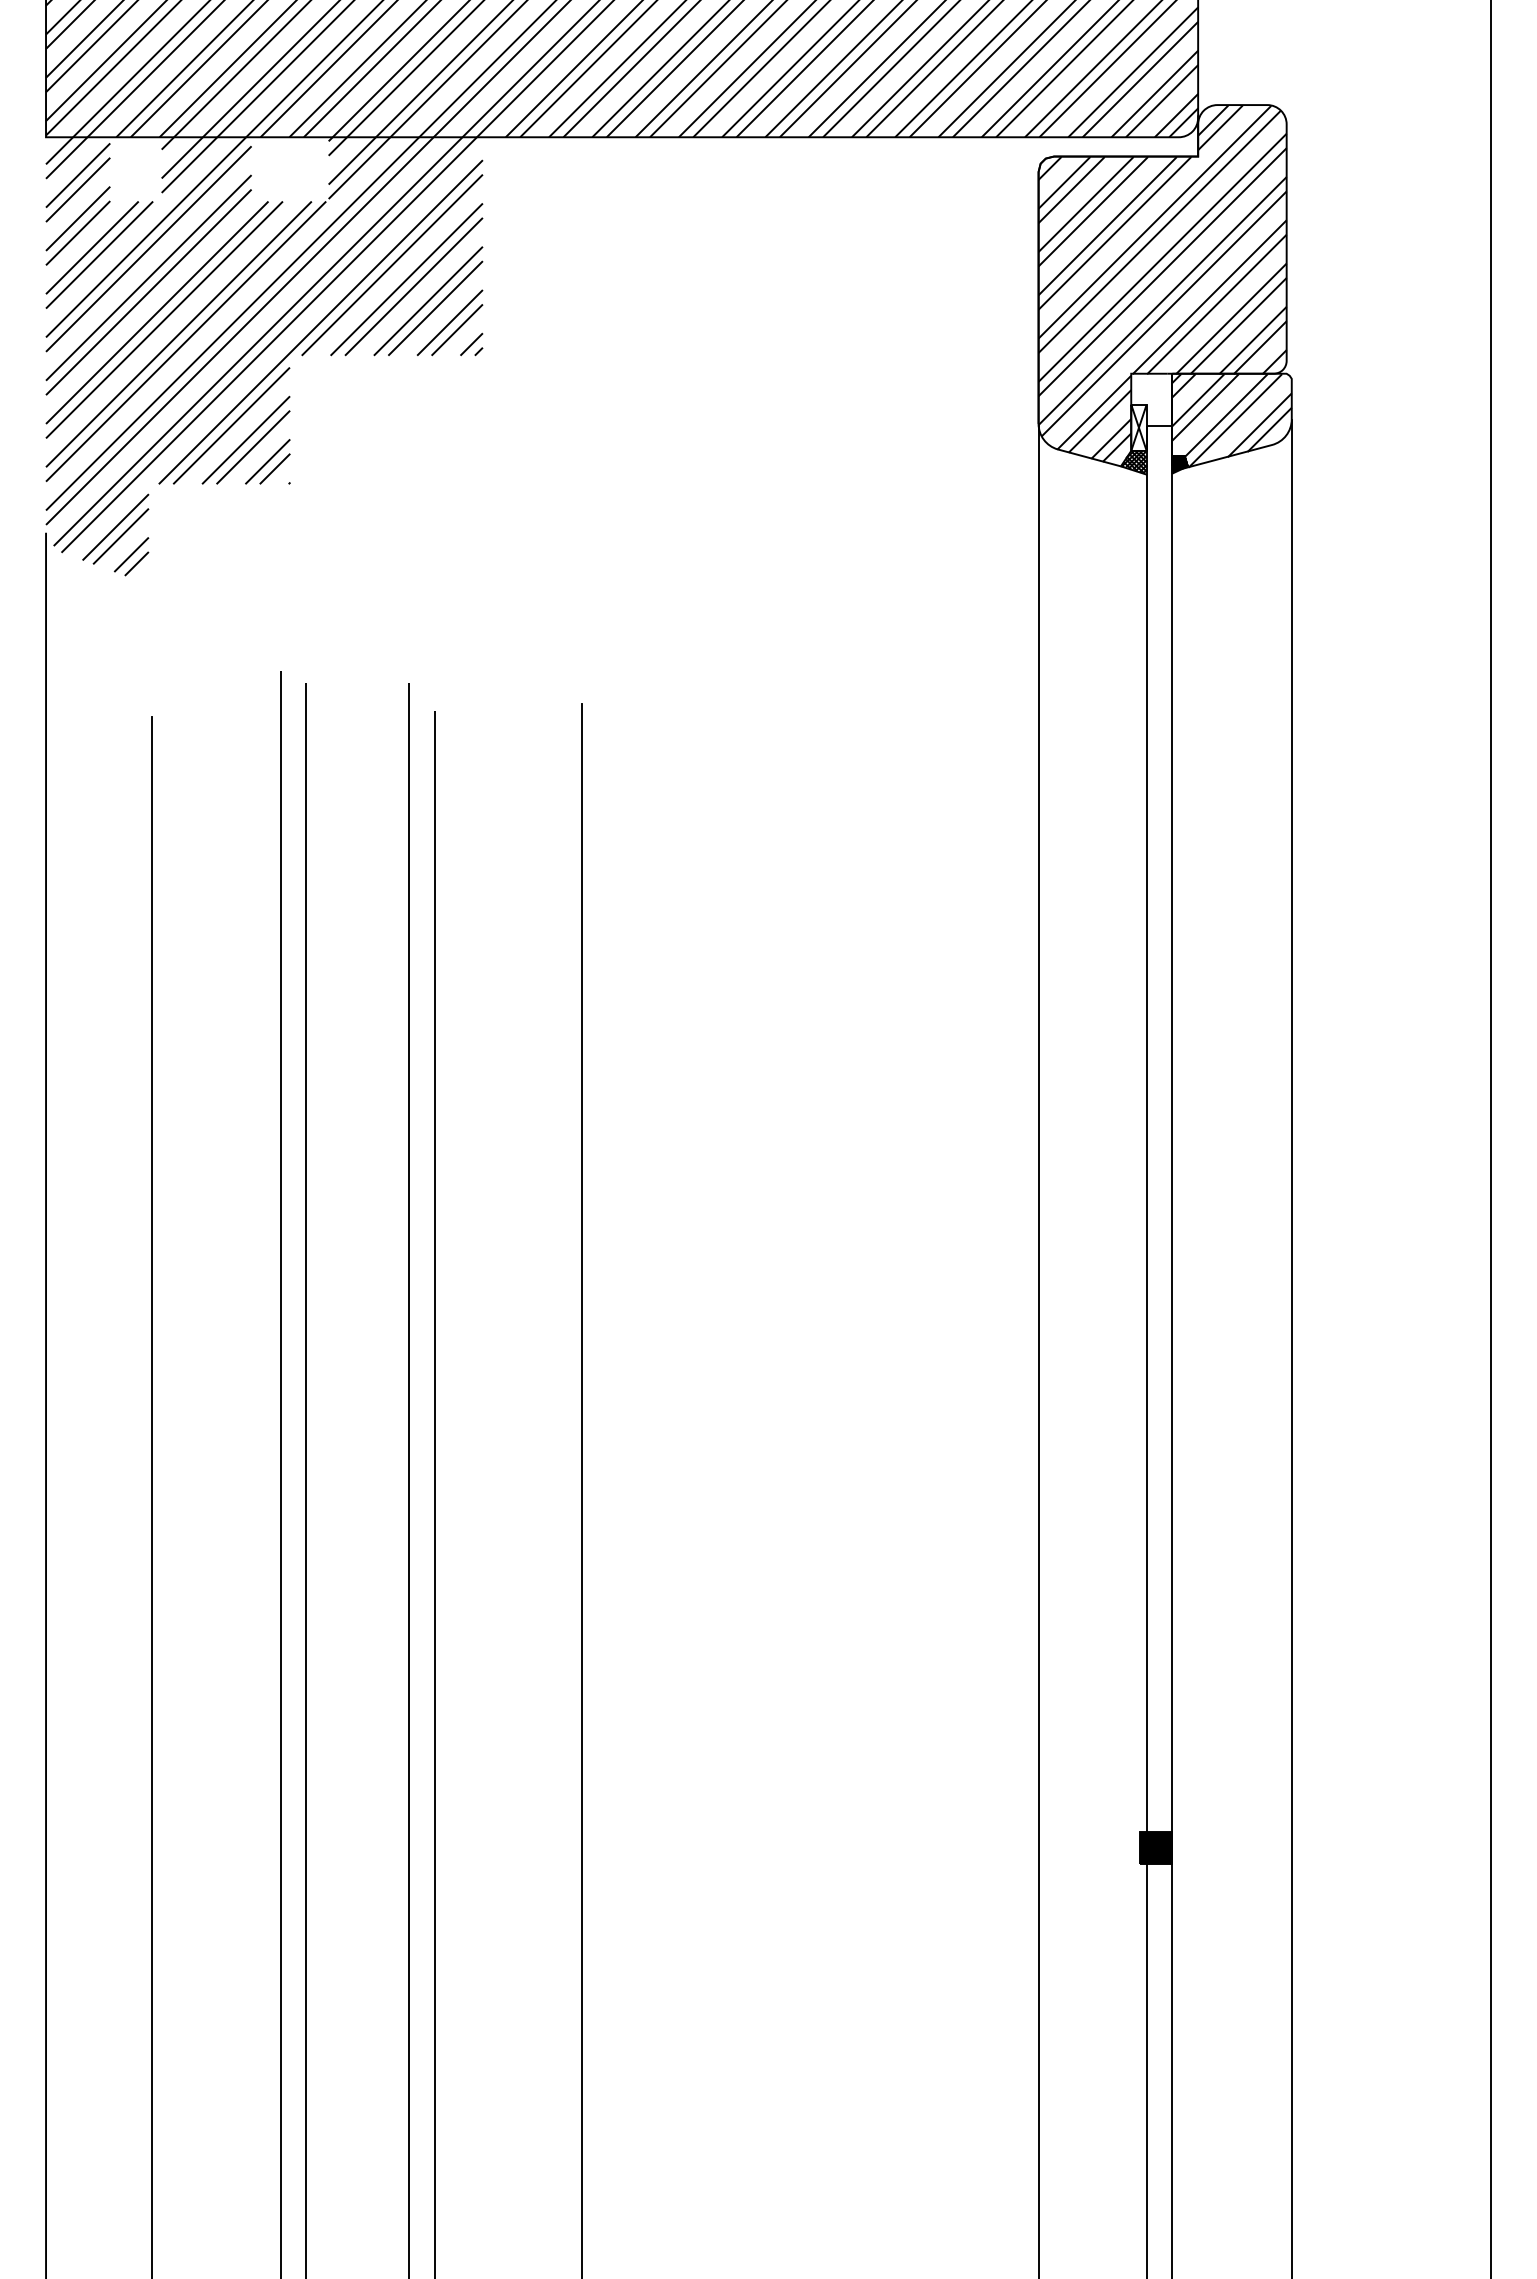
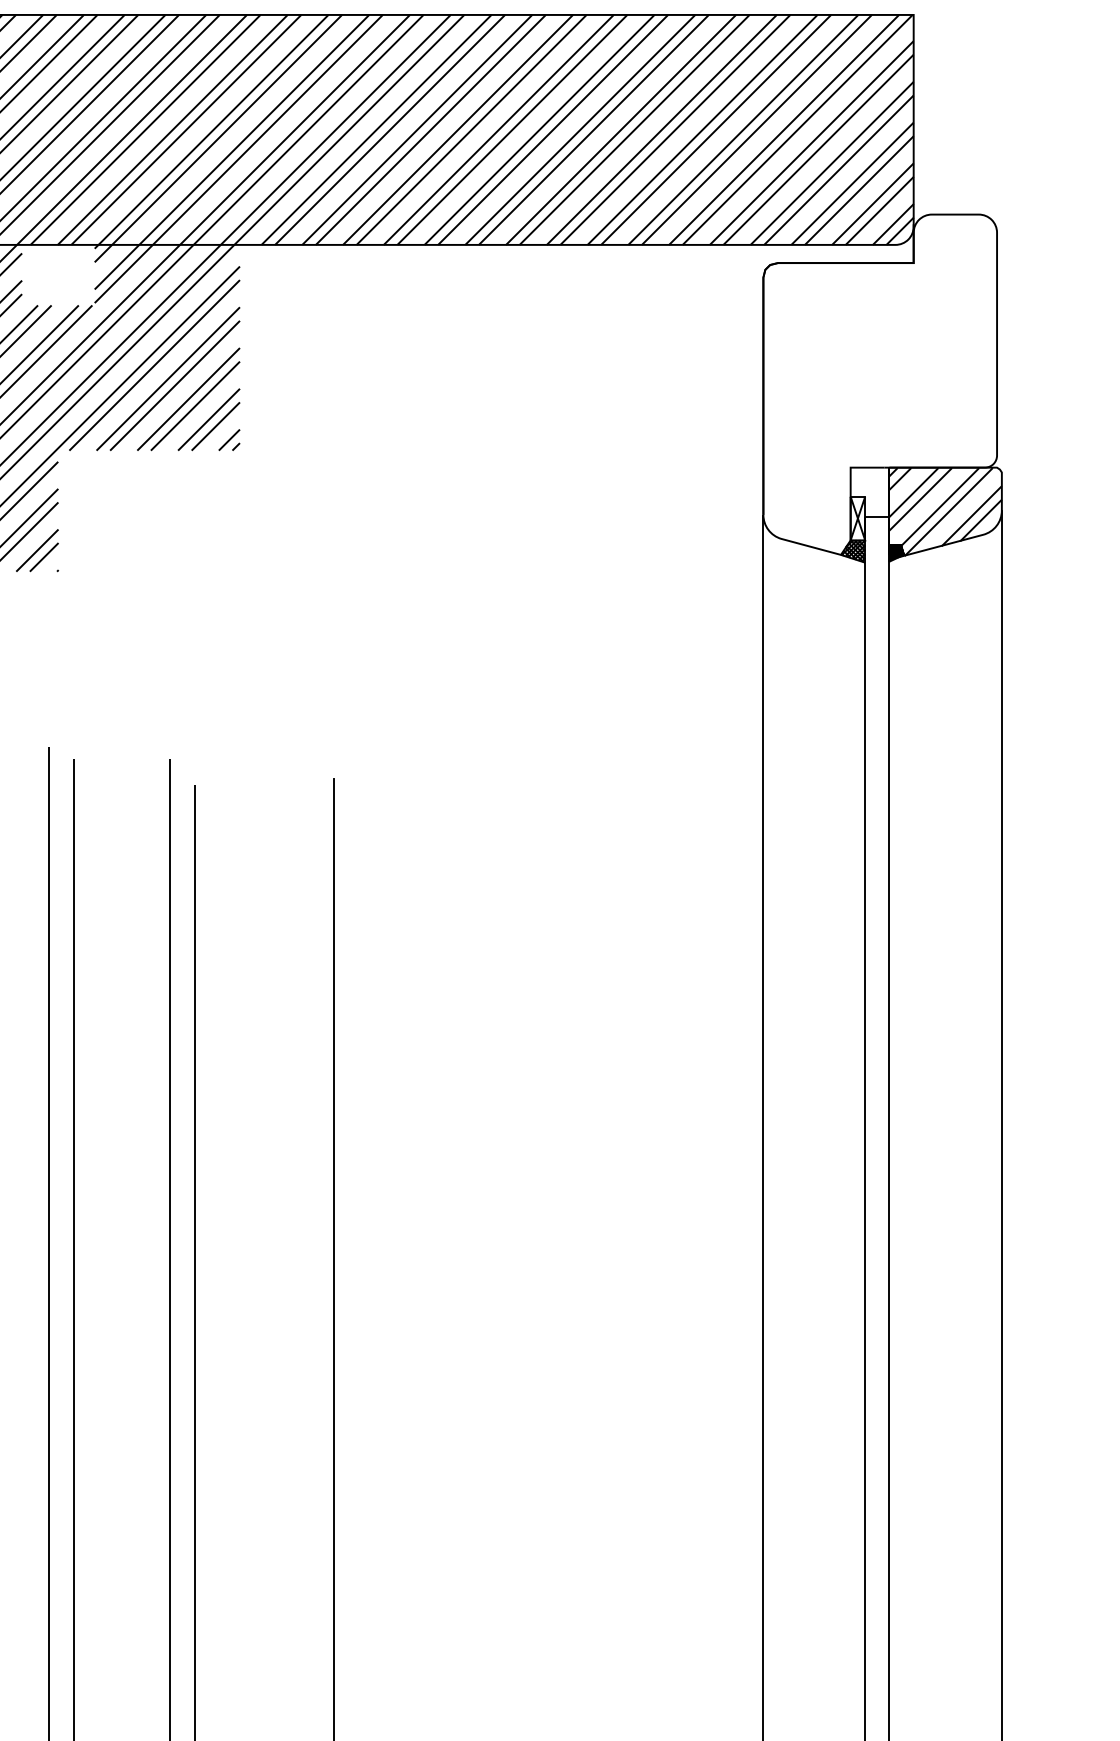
hatch: (1162, 283) -> (880, 382), removed

